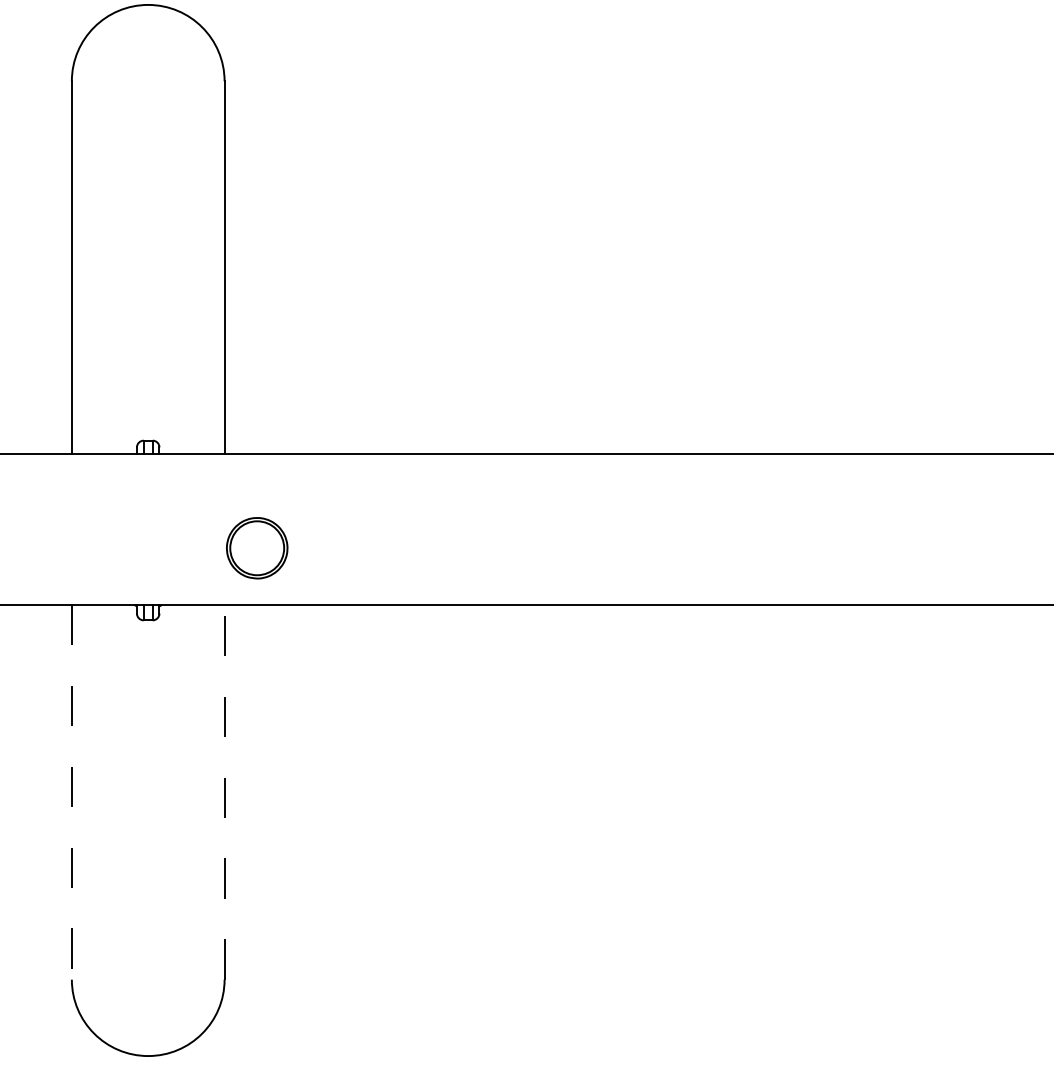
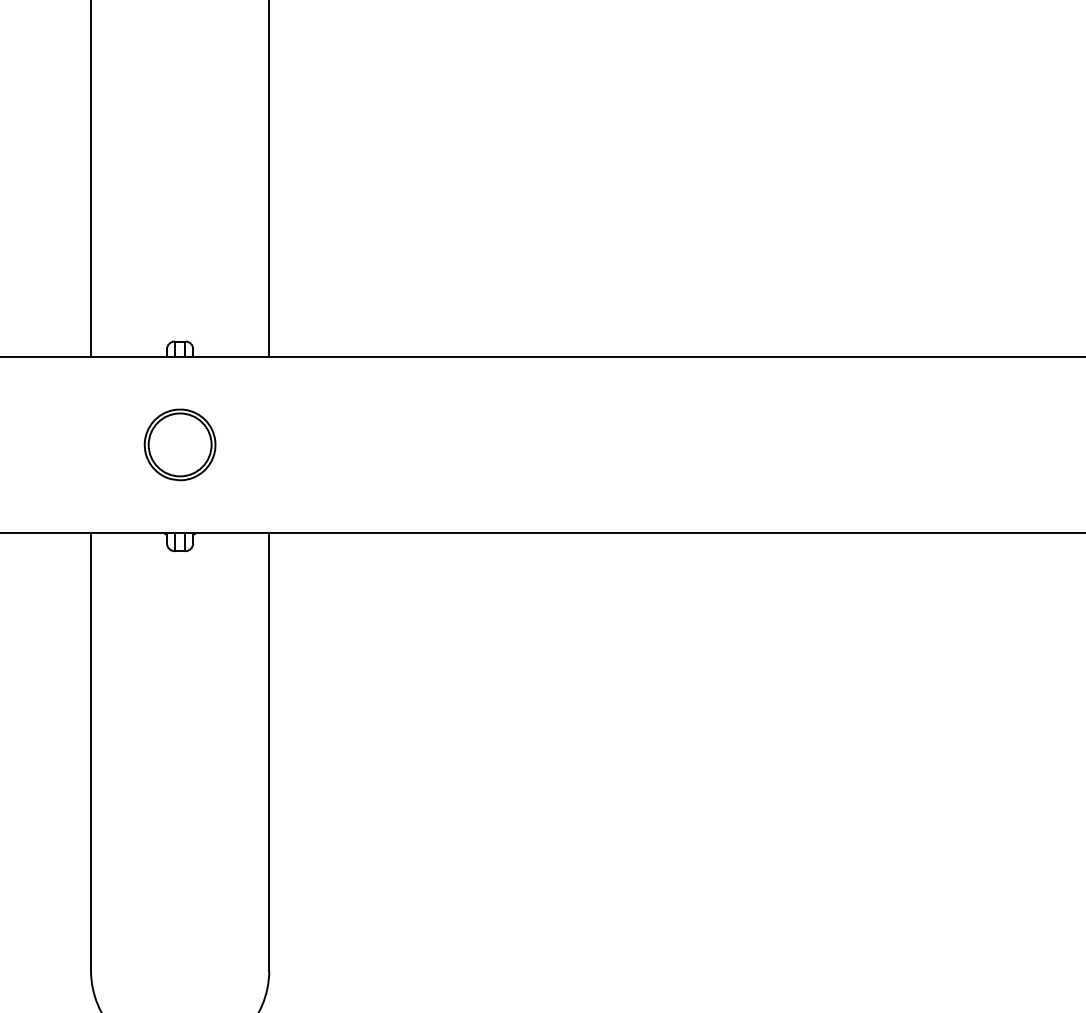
part: (257, 548) -> (180, 445), moved
line: (224, 791) -> (269, 750), dashed -> solid
line: (71, 792) -> (90, 752), dashed -> solid

